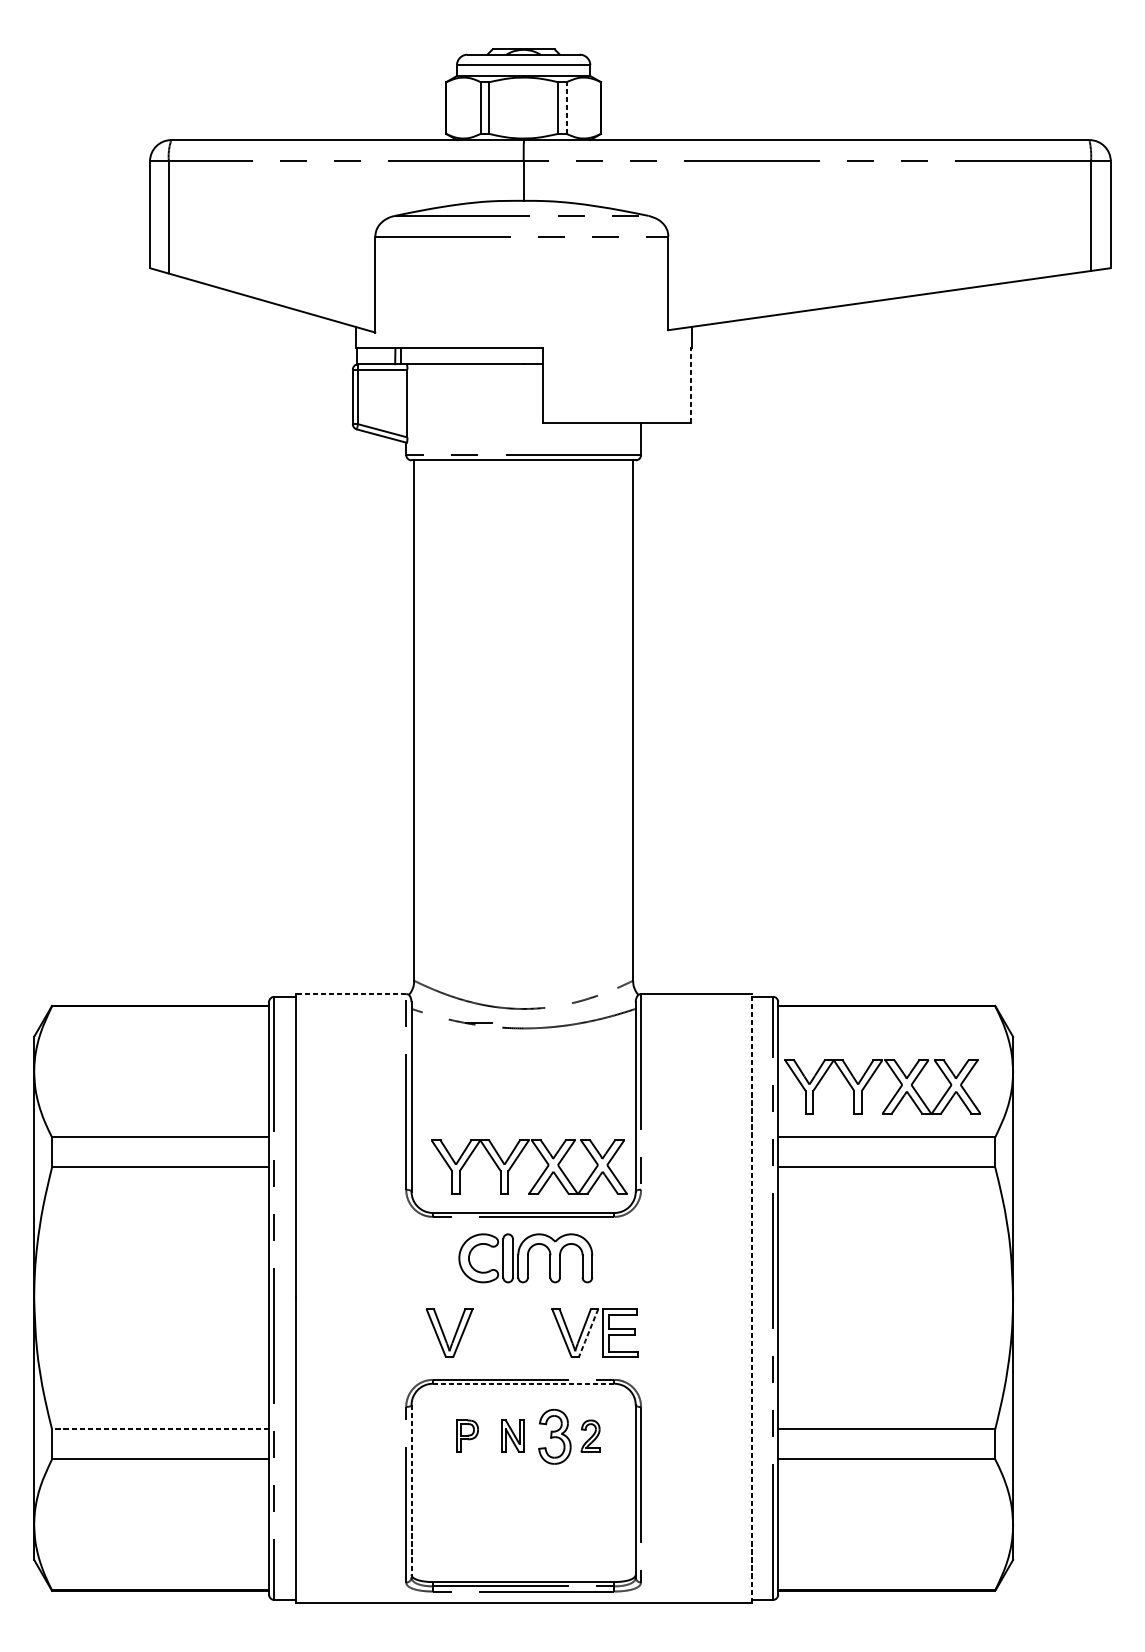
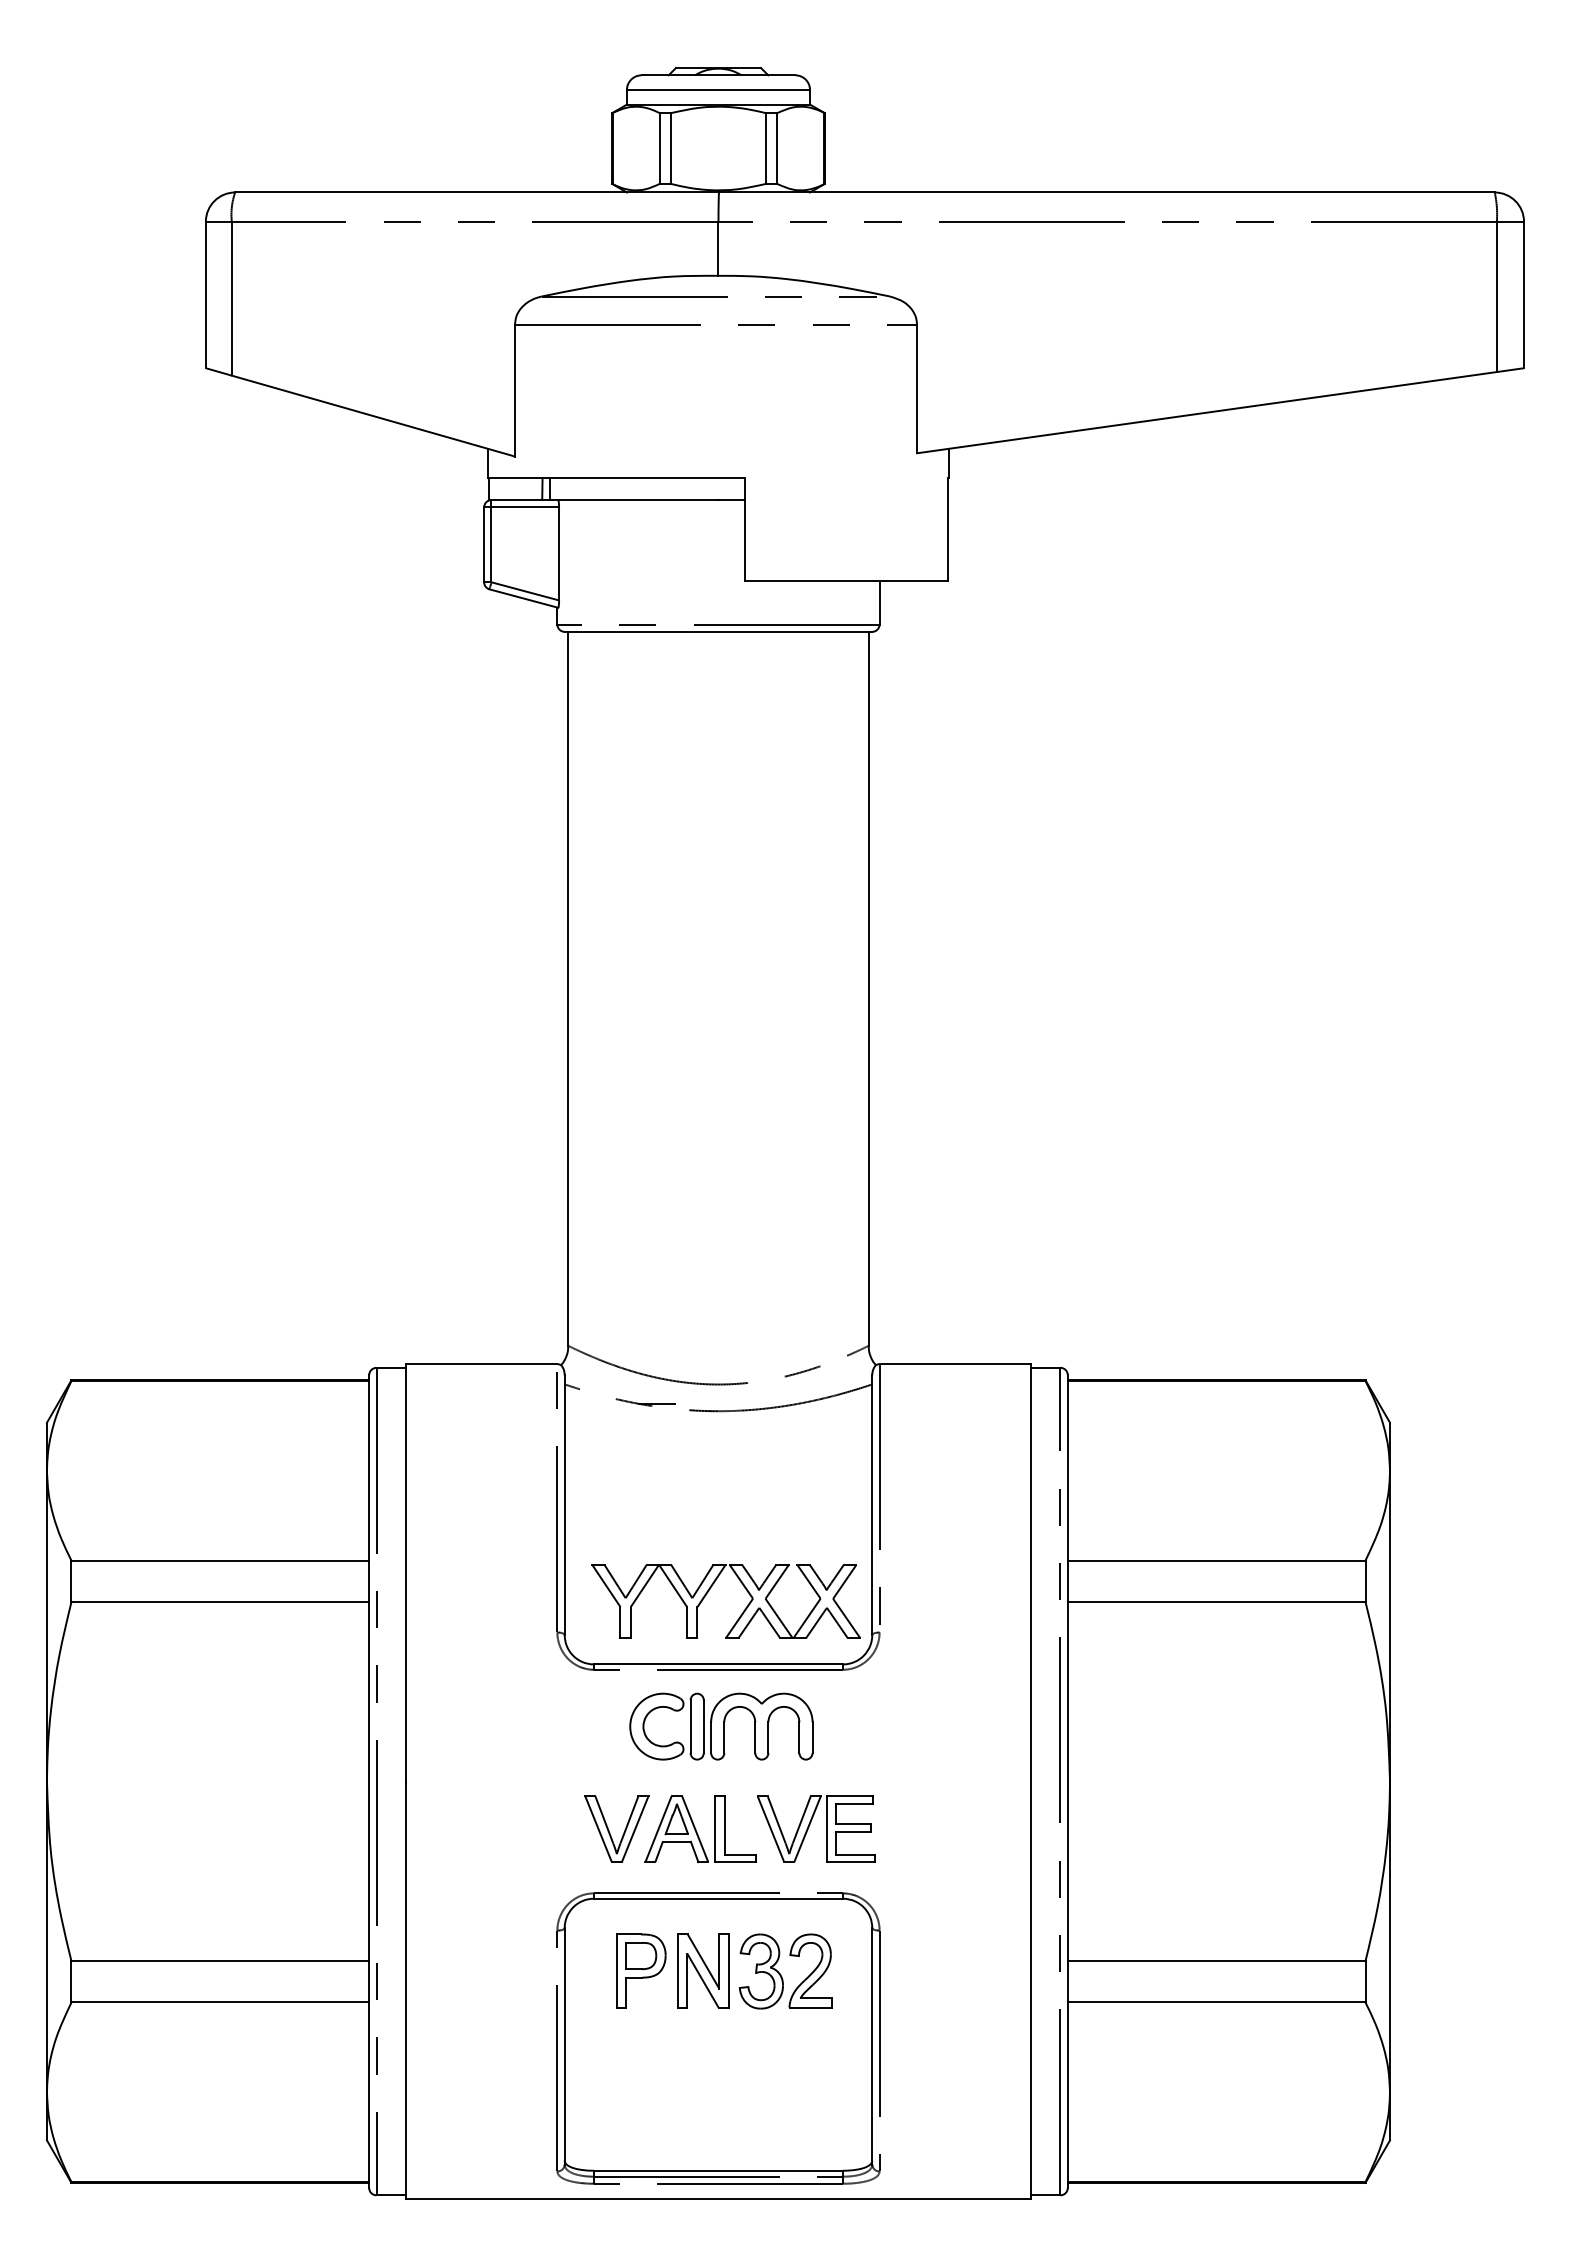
line: (566, 108) -> (777, 148), dashed -> solid
line: (690, 385) -> (947, 528), dashed -> solid
line: (350, 994) -> (481, 1364), dashed -> solid
part: (871, 1078) -> (1195, 1479), removed
line: (751, 1298) -> (1031, 1781), dashed -> solid
part: (510, 1333) -> (700, 1829), added
line: (588, 1333) -> (807, 1829), dashed -> solid
line: (522, 1383) -> (717, 1898), dashed -> solid
line: (160, 1429) -> (220, 1961), dashed -> solid
part: (467, 1436) -> (641, 1970), size x1.67
part: (512, 1436) -> (703, 1970), size x1.67
part: (590, 1436) -> (810, 1970), size x1.67
line: (411, 1491) -> (564, 2046), dashed -> solid

